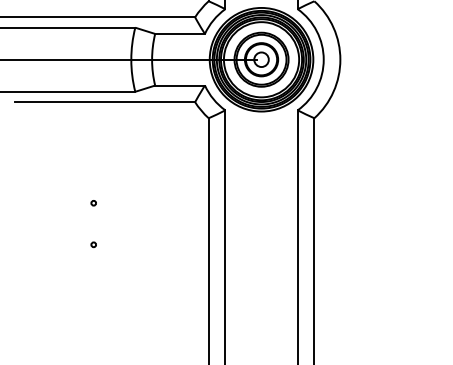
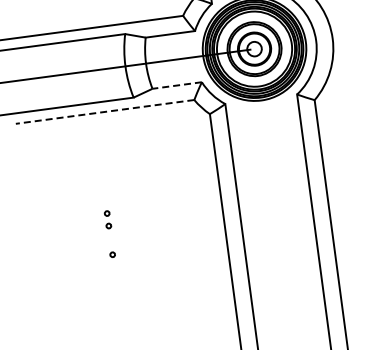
line: (180, 85) -> (177, 85), solid -> dashed
line: (104, 102) -> (104, 112), solid -> dashed
circle: (93, 215) -> (108, 225), added

